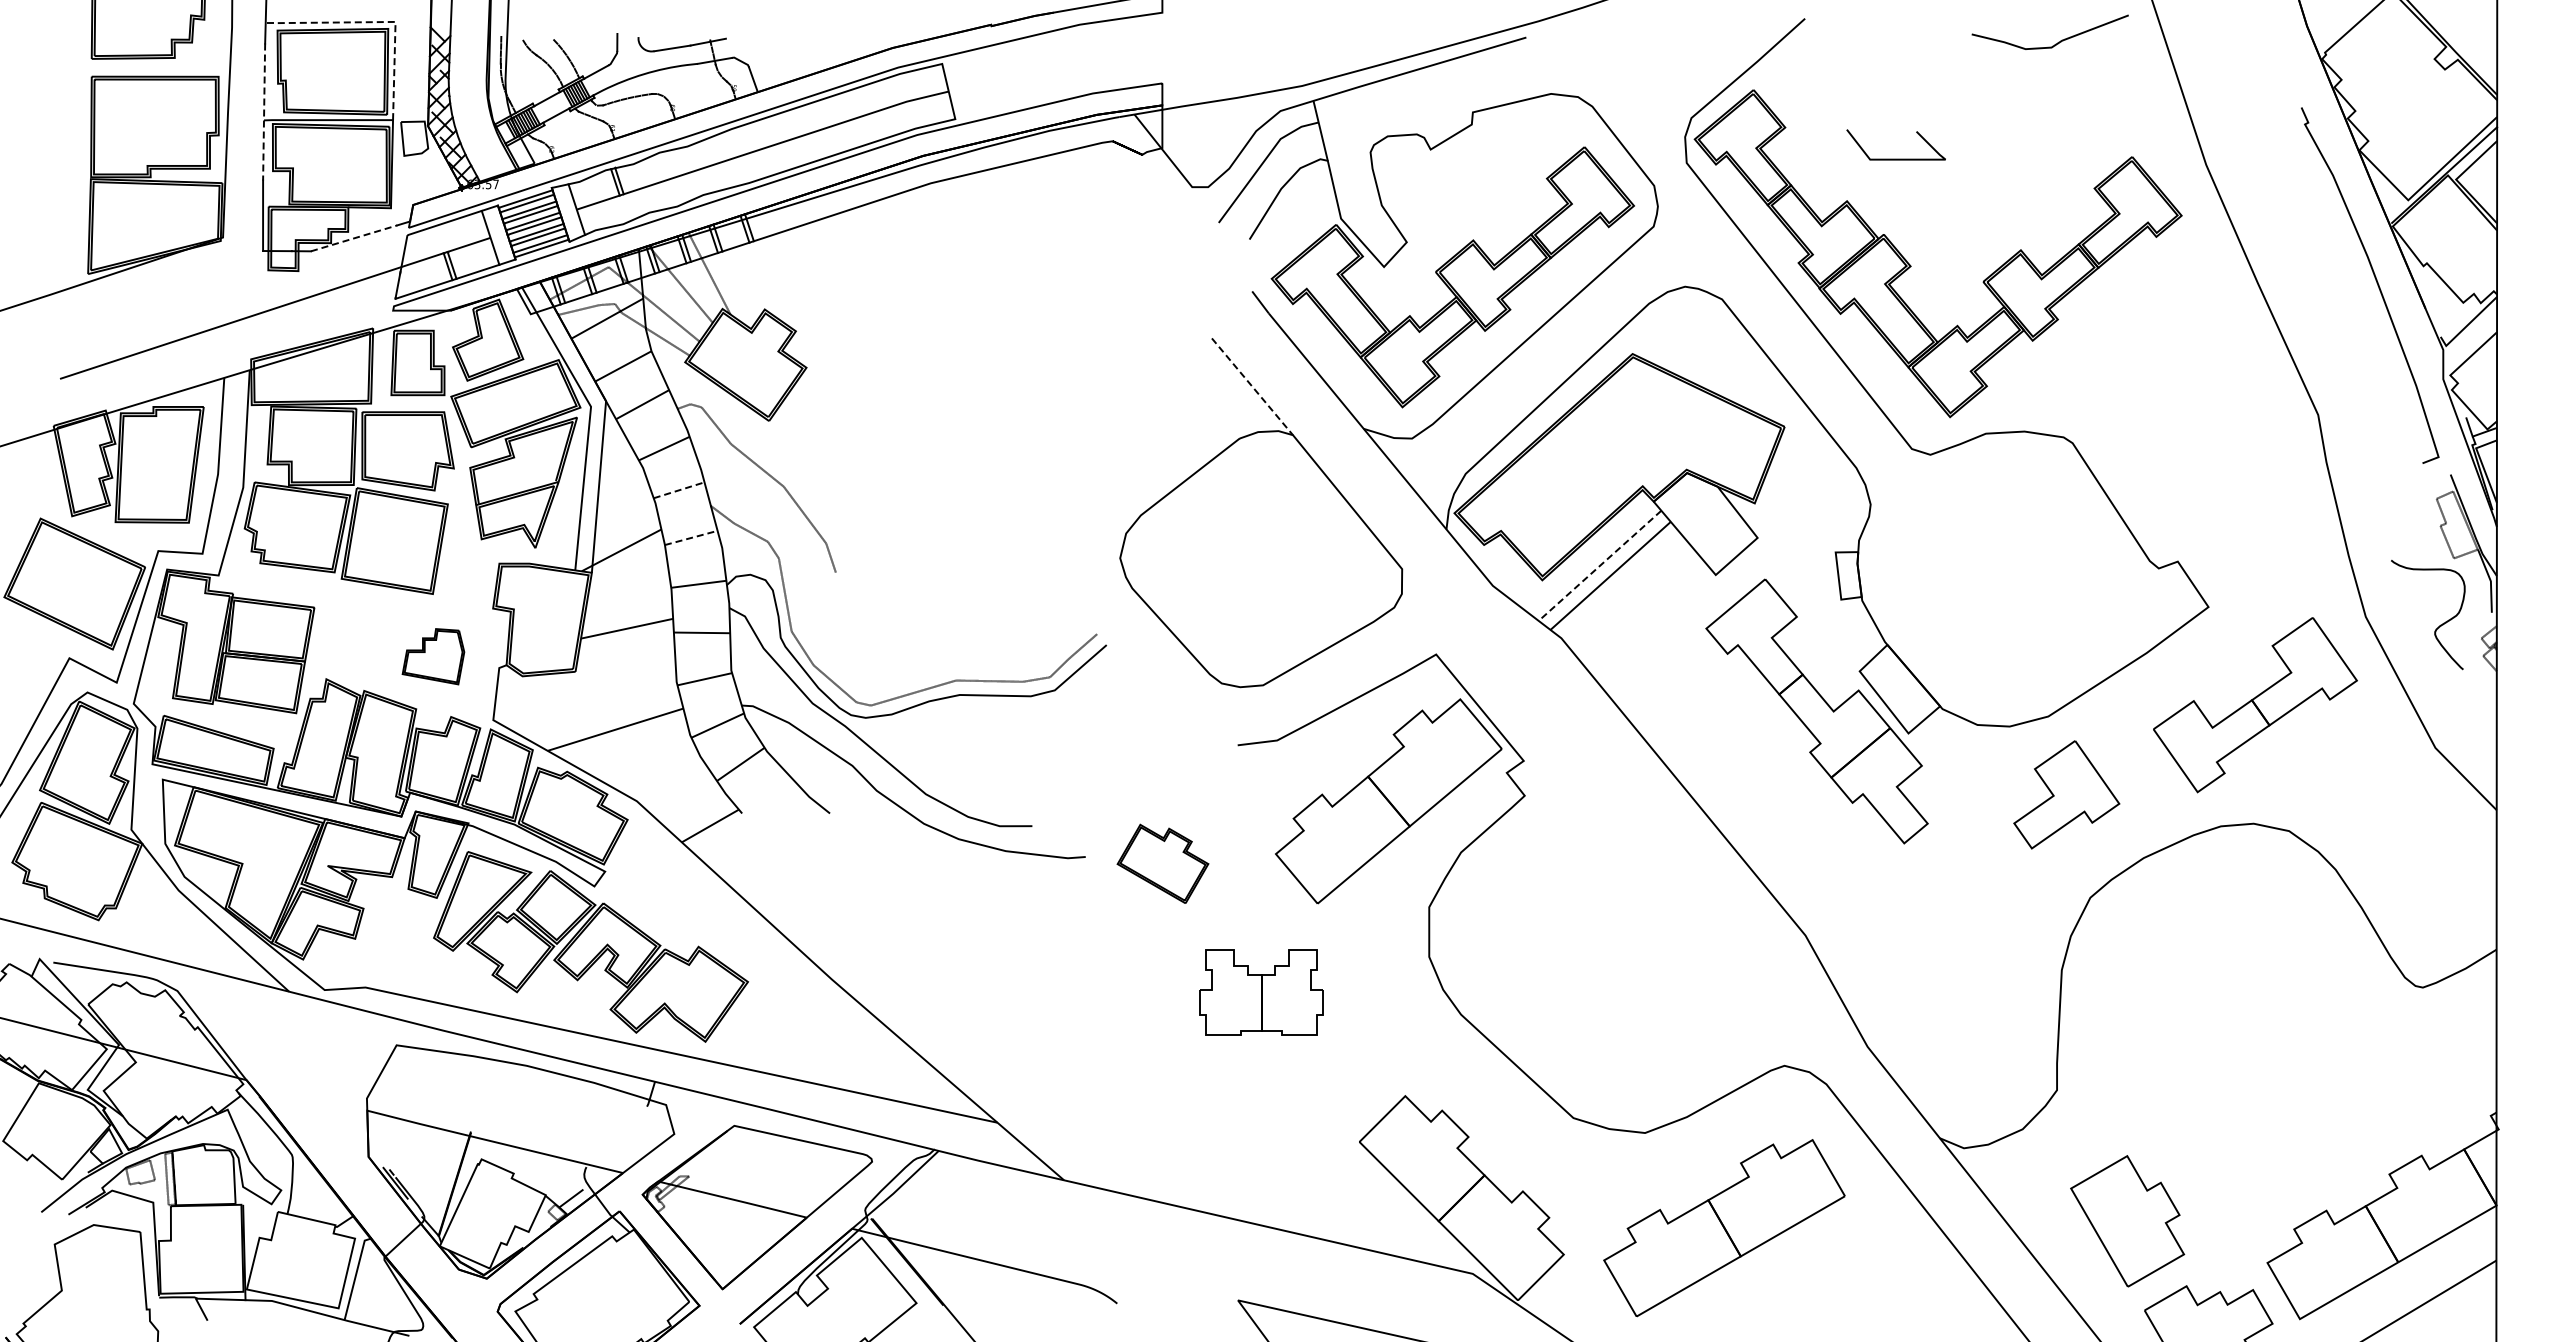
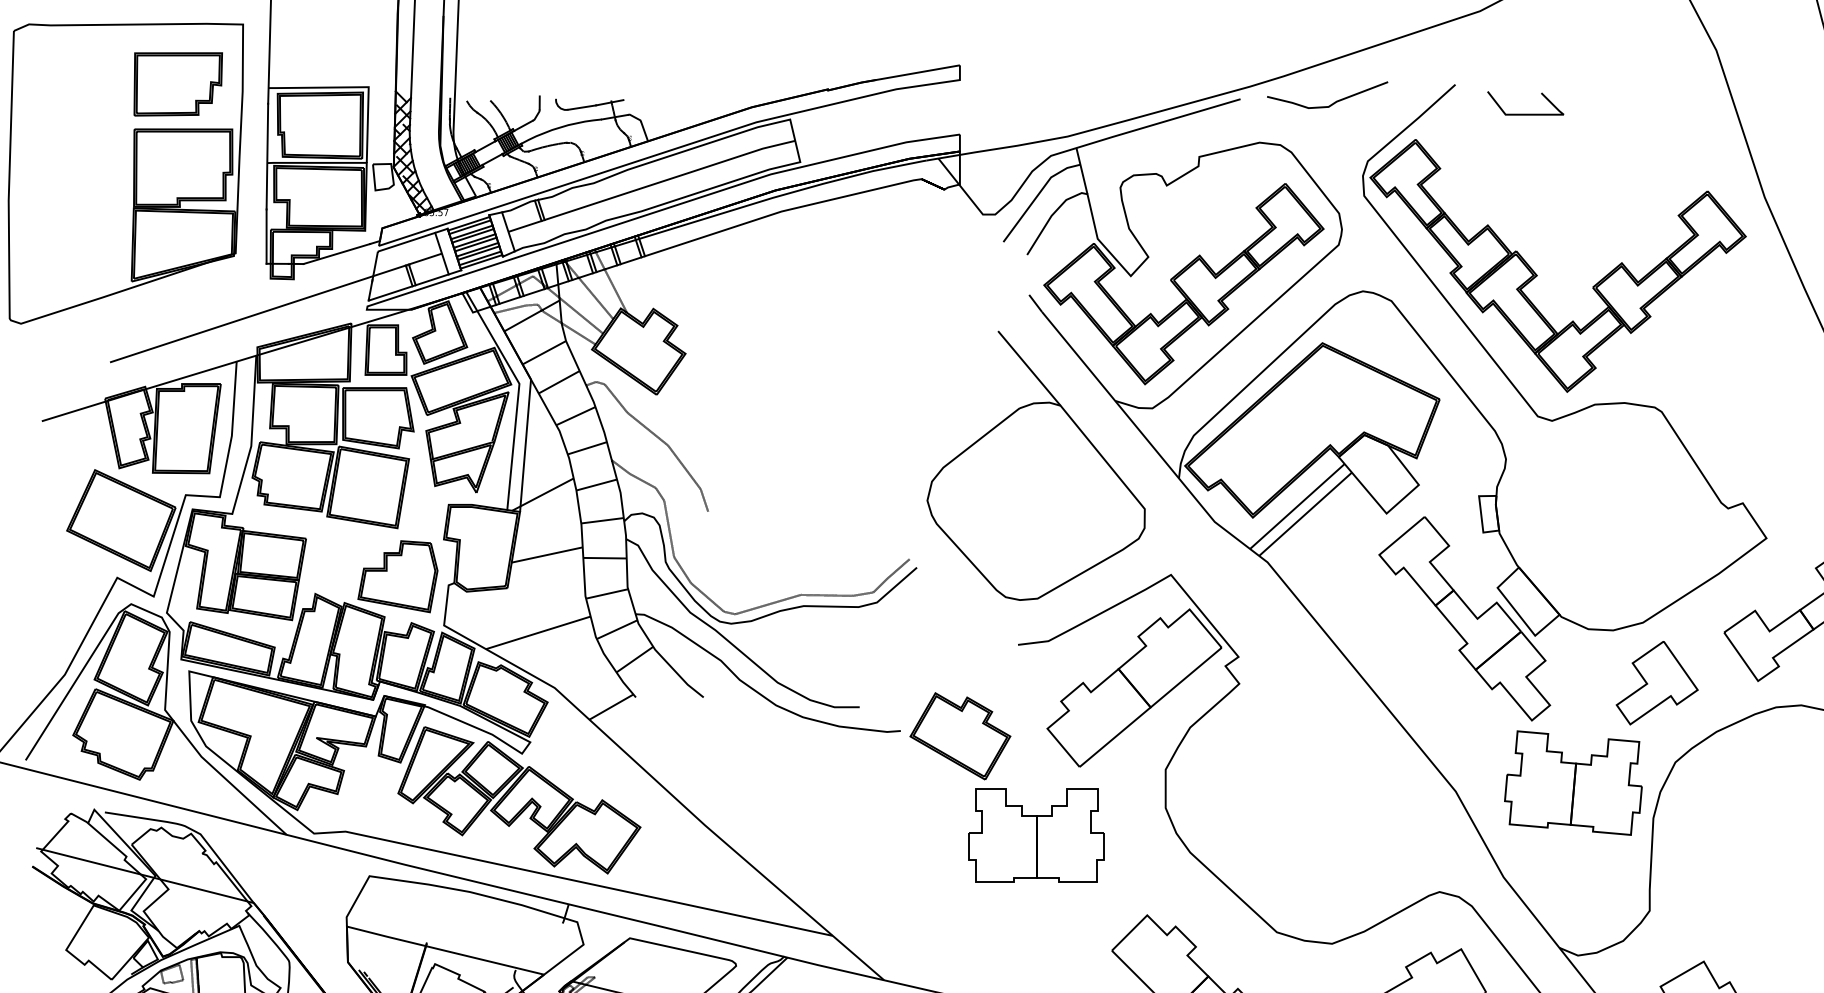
line: (379, 22) -> (356, 87), dashed -> solid
curve: (2055, 43) -> (1331, 103), moved
line: (264, 112) -> (267, 156), dashed -> solid
line: (1895, 158) -> (1525, 113), moved
line: (354, 238) -> (337, 254), dashed -> solid
line: (1252, 387) -> (1029, 369), dashed -> solid
line: (679, 490) -> (587, 448), dashed -> solid
line: (691, 537) -> (596, 484), dashed -> solid
line: (1599, 566) -> (1296, 507), dashed -> solid
part: (433, 656) -> (397, 576), size x1.67
part: (1162, 863) -> (960, 736), size x1.43
part: (1957, 924) -> (1572, 783), added
part: (1261, 992) -> (1036, 835), size x1.43

